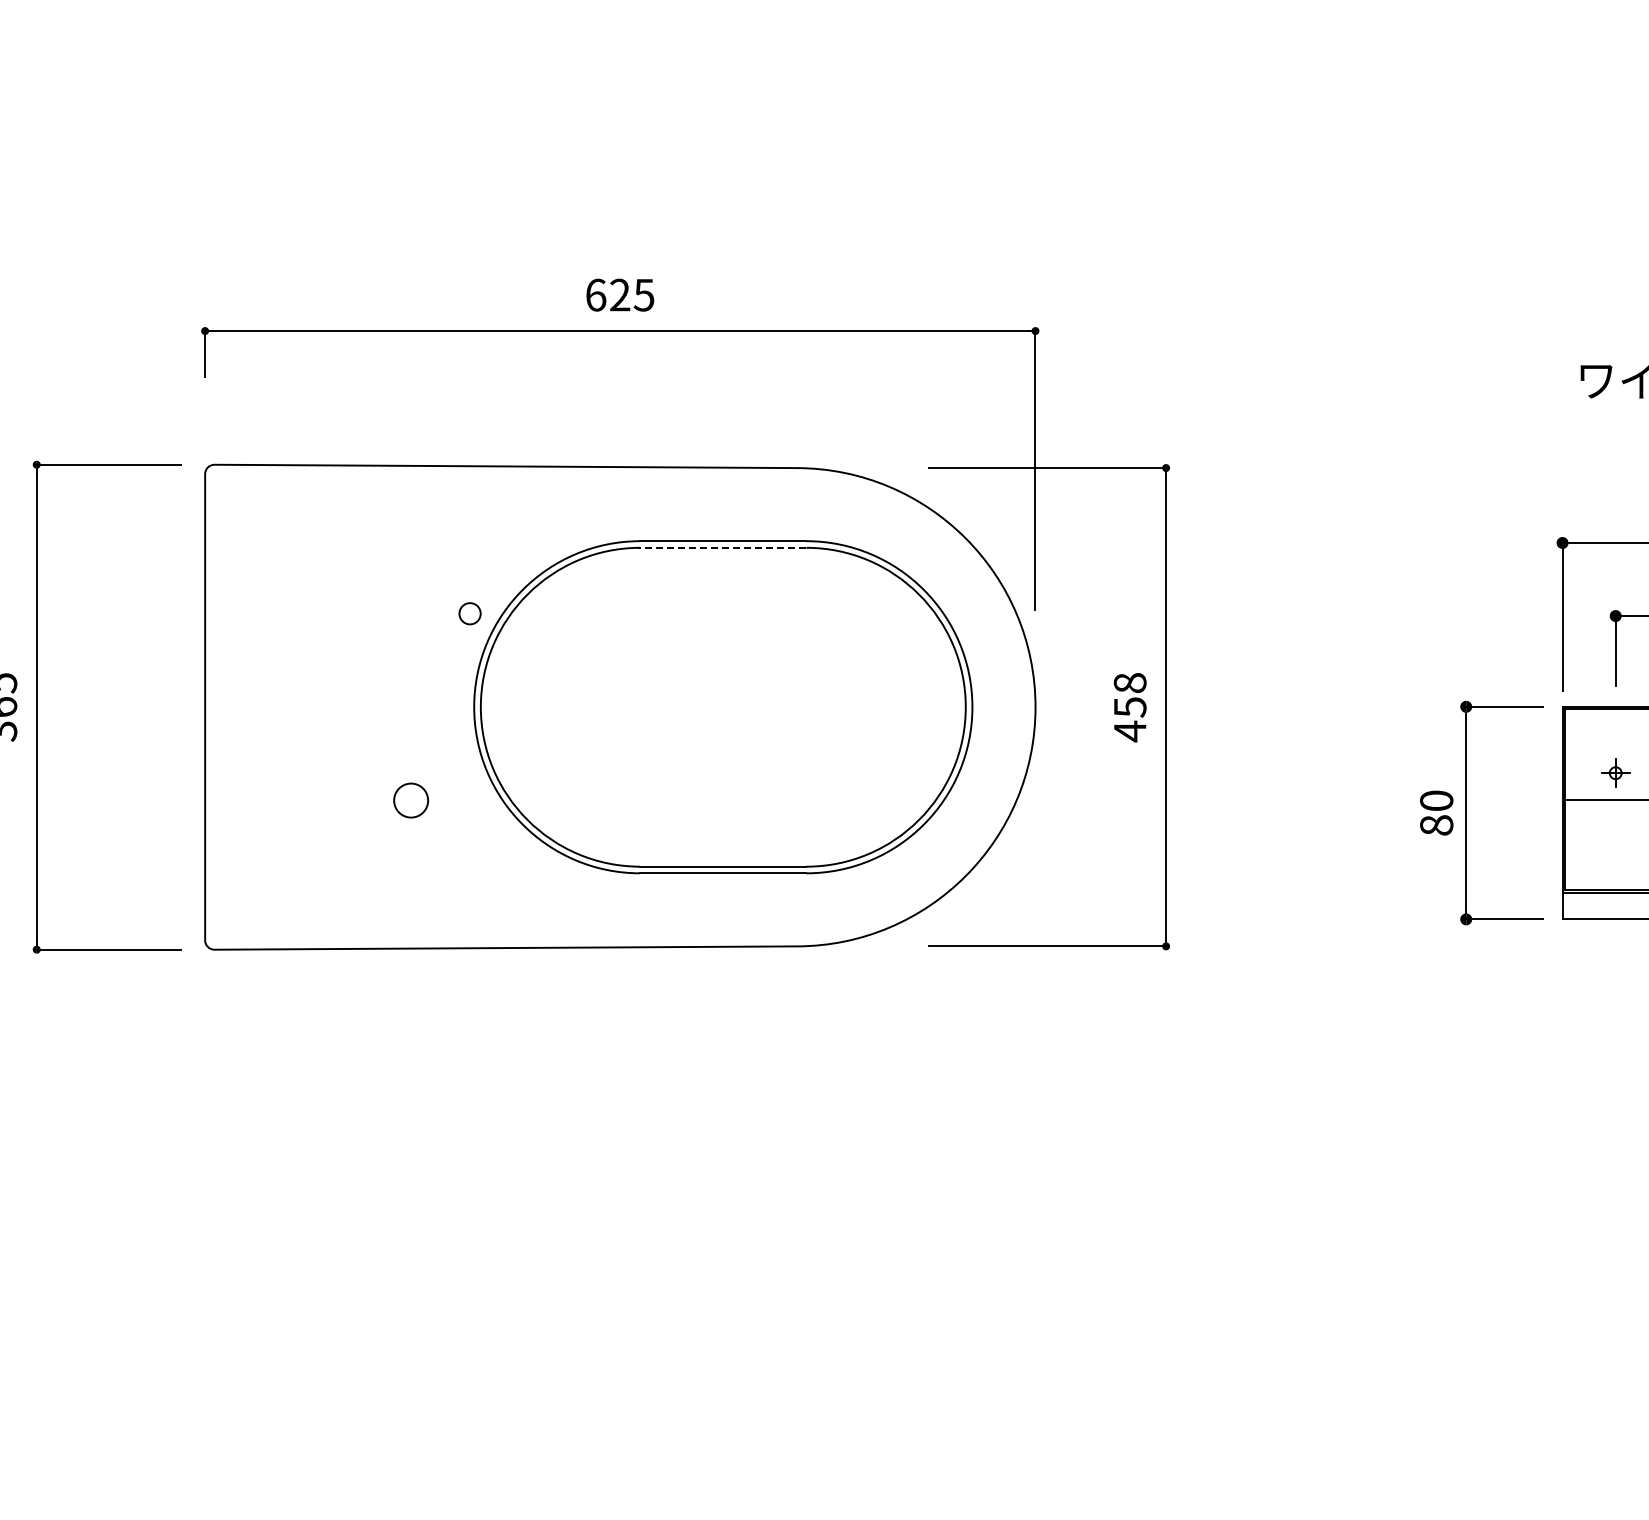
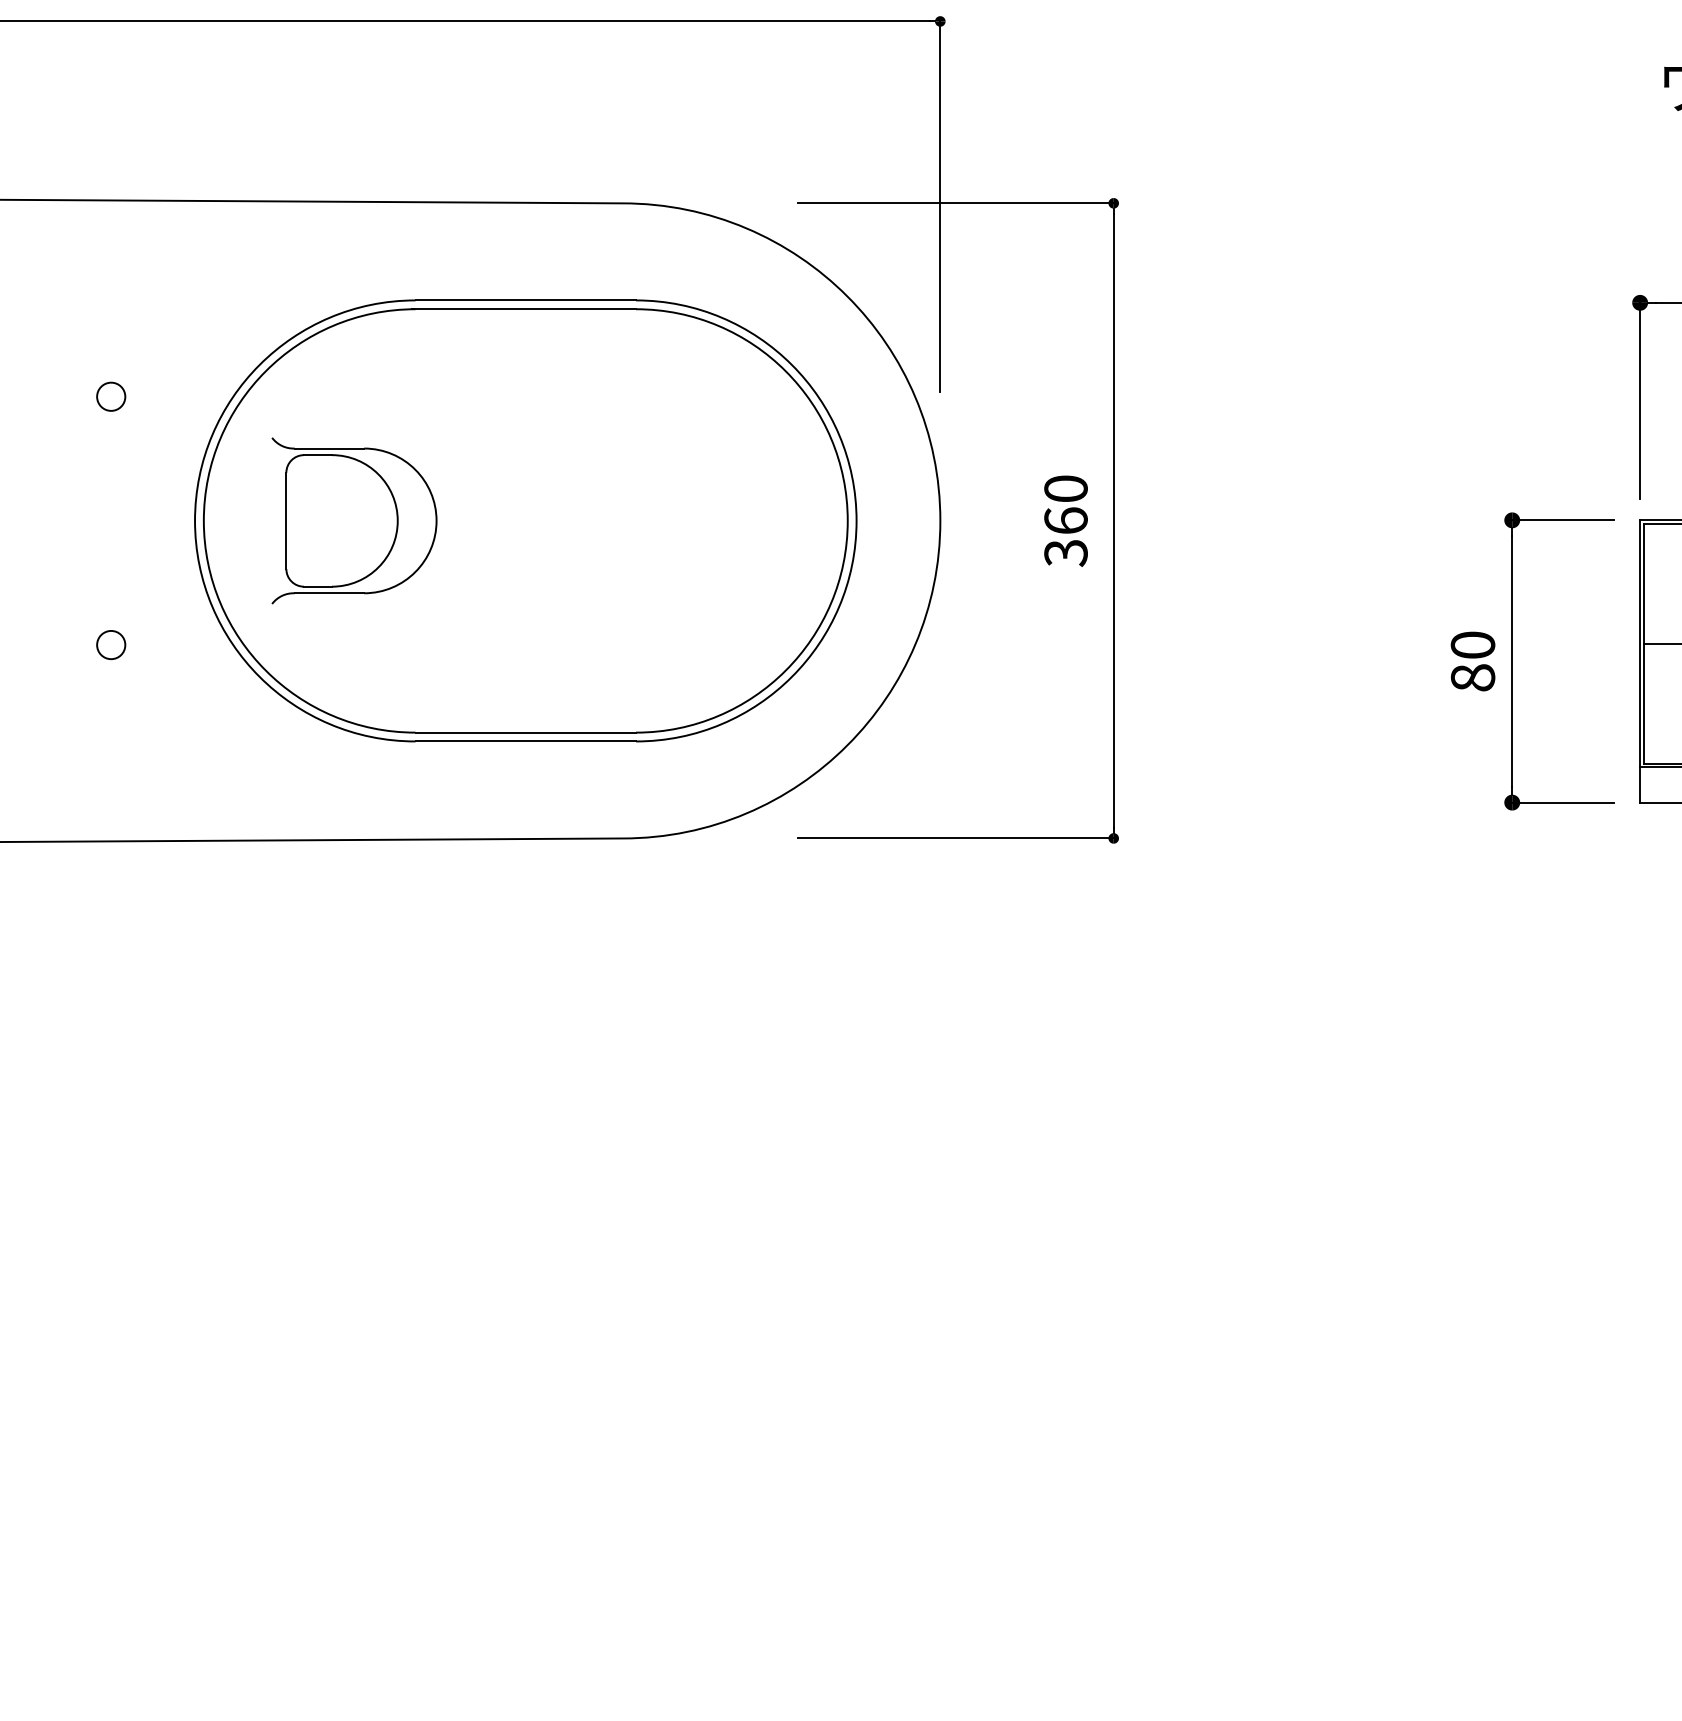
line: (721, 547) -> (523, 308), dashed -> solid
circle: (469, 613) -> (110, 396), moved
part: (593, 706) -> (353, 519), added
text: (1129, 707) -> (1065, 521), 458 -> 360
circle: (410, 800) -> (110, 644), size x0.62

